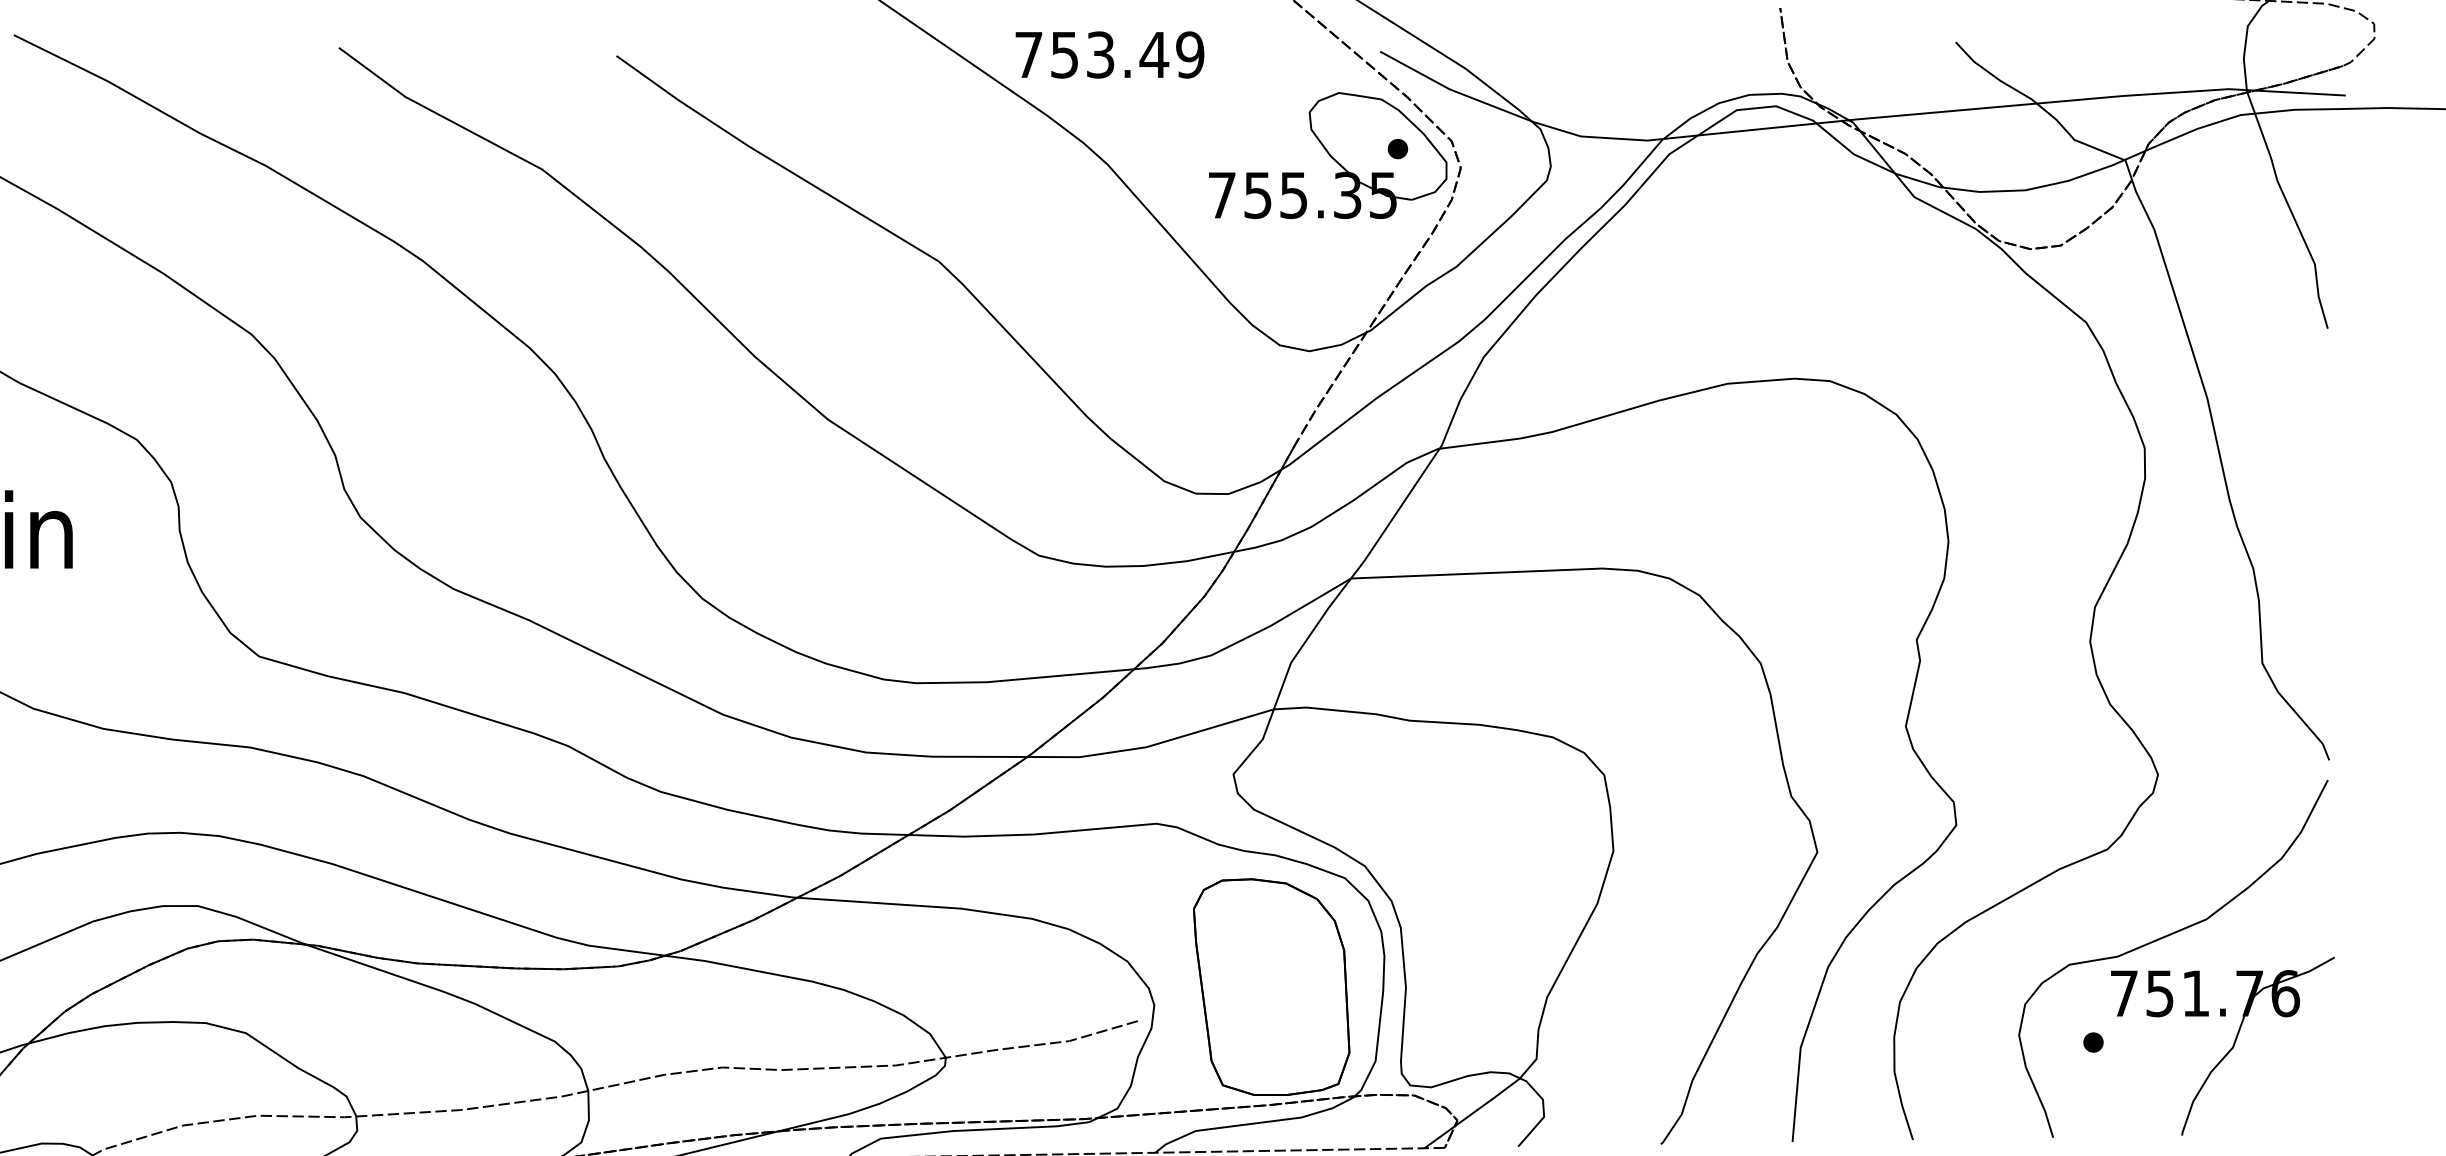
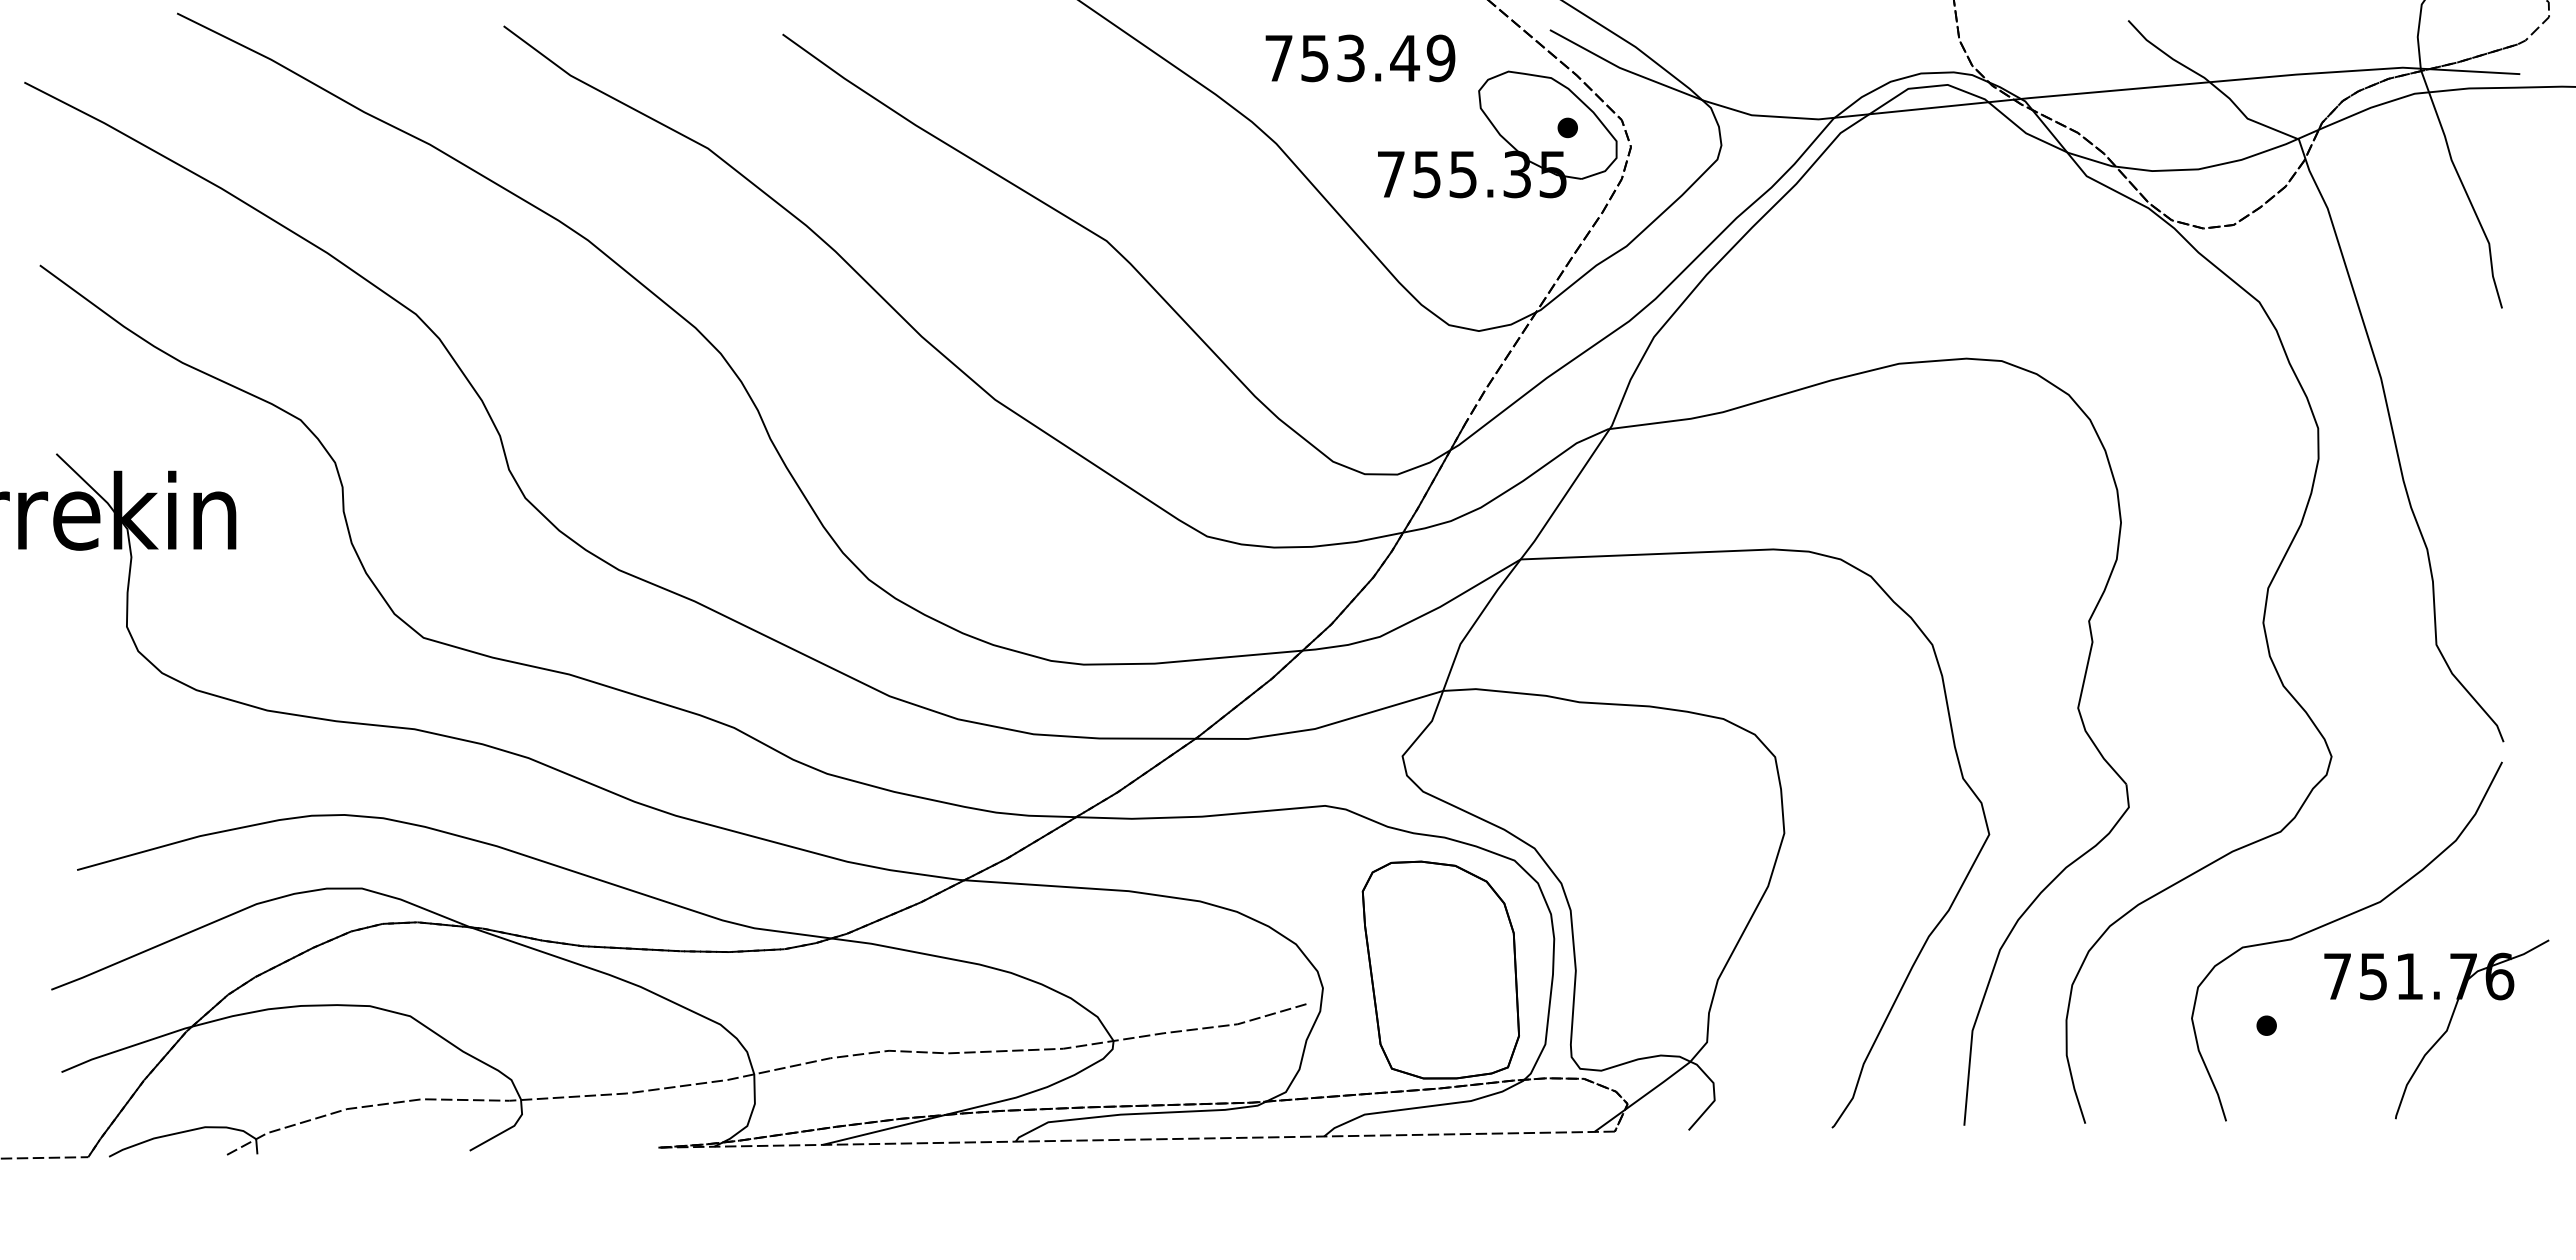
text: (1110, 55) -> (1360, 58), moved
part: (2228, 1051) -> (2442, 1034), moved

